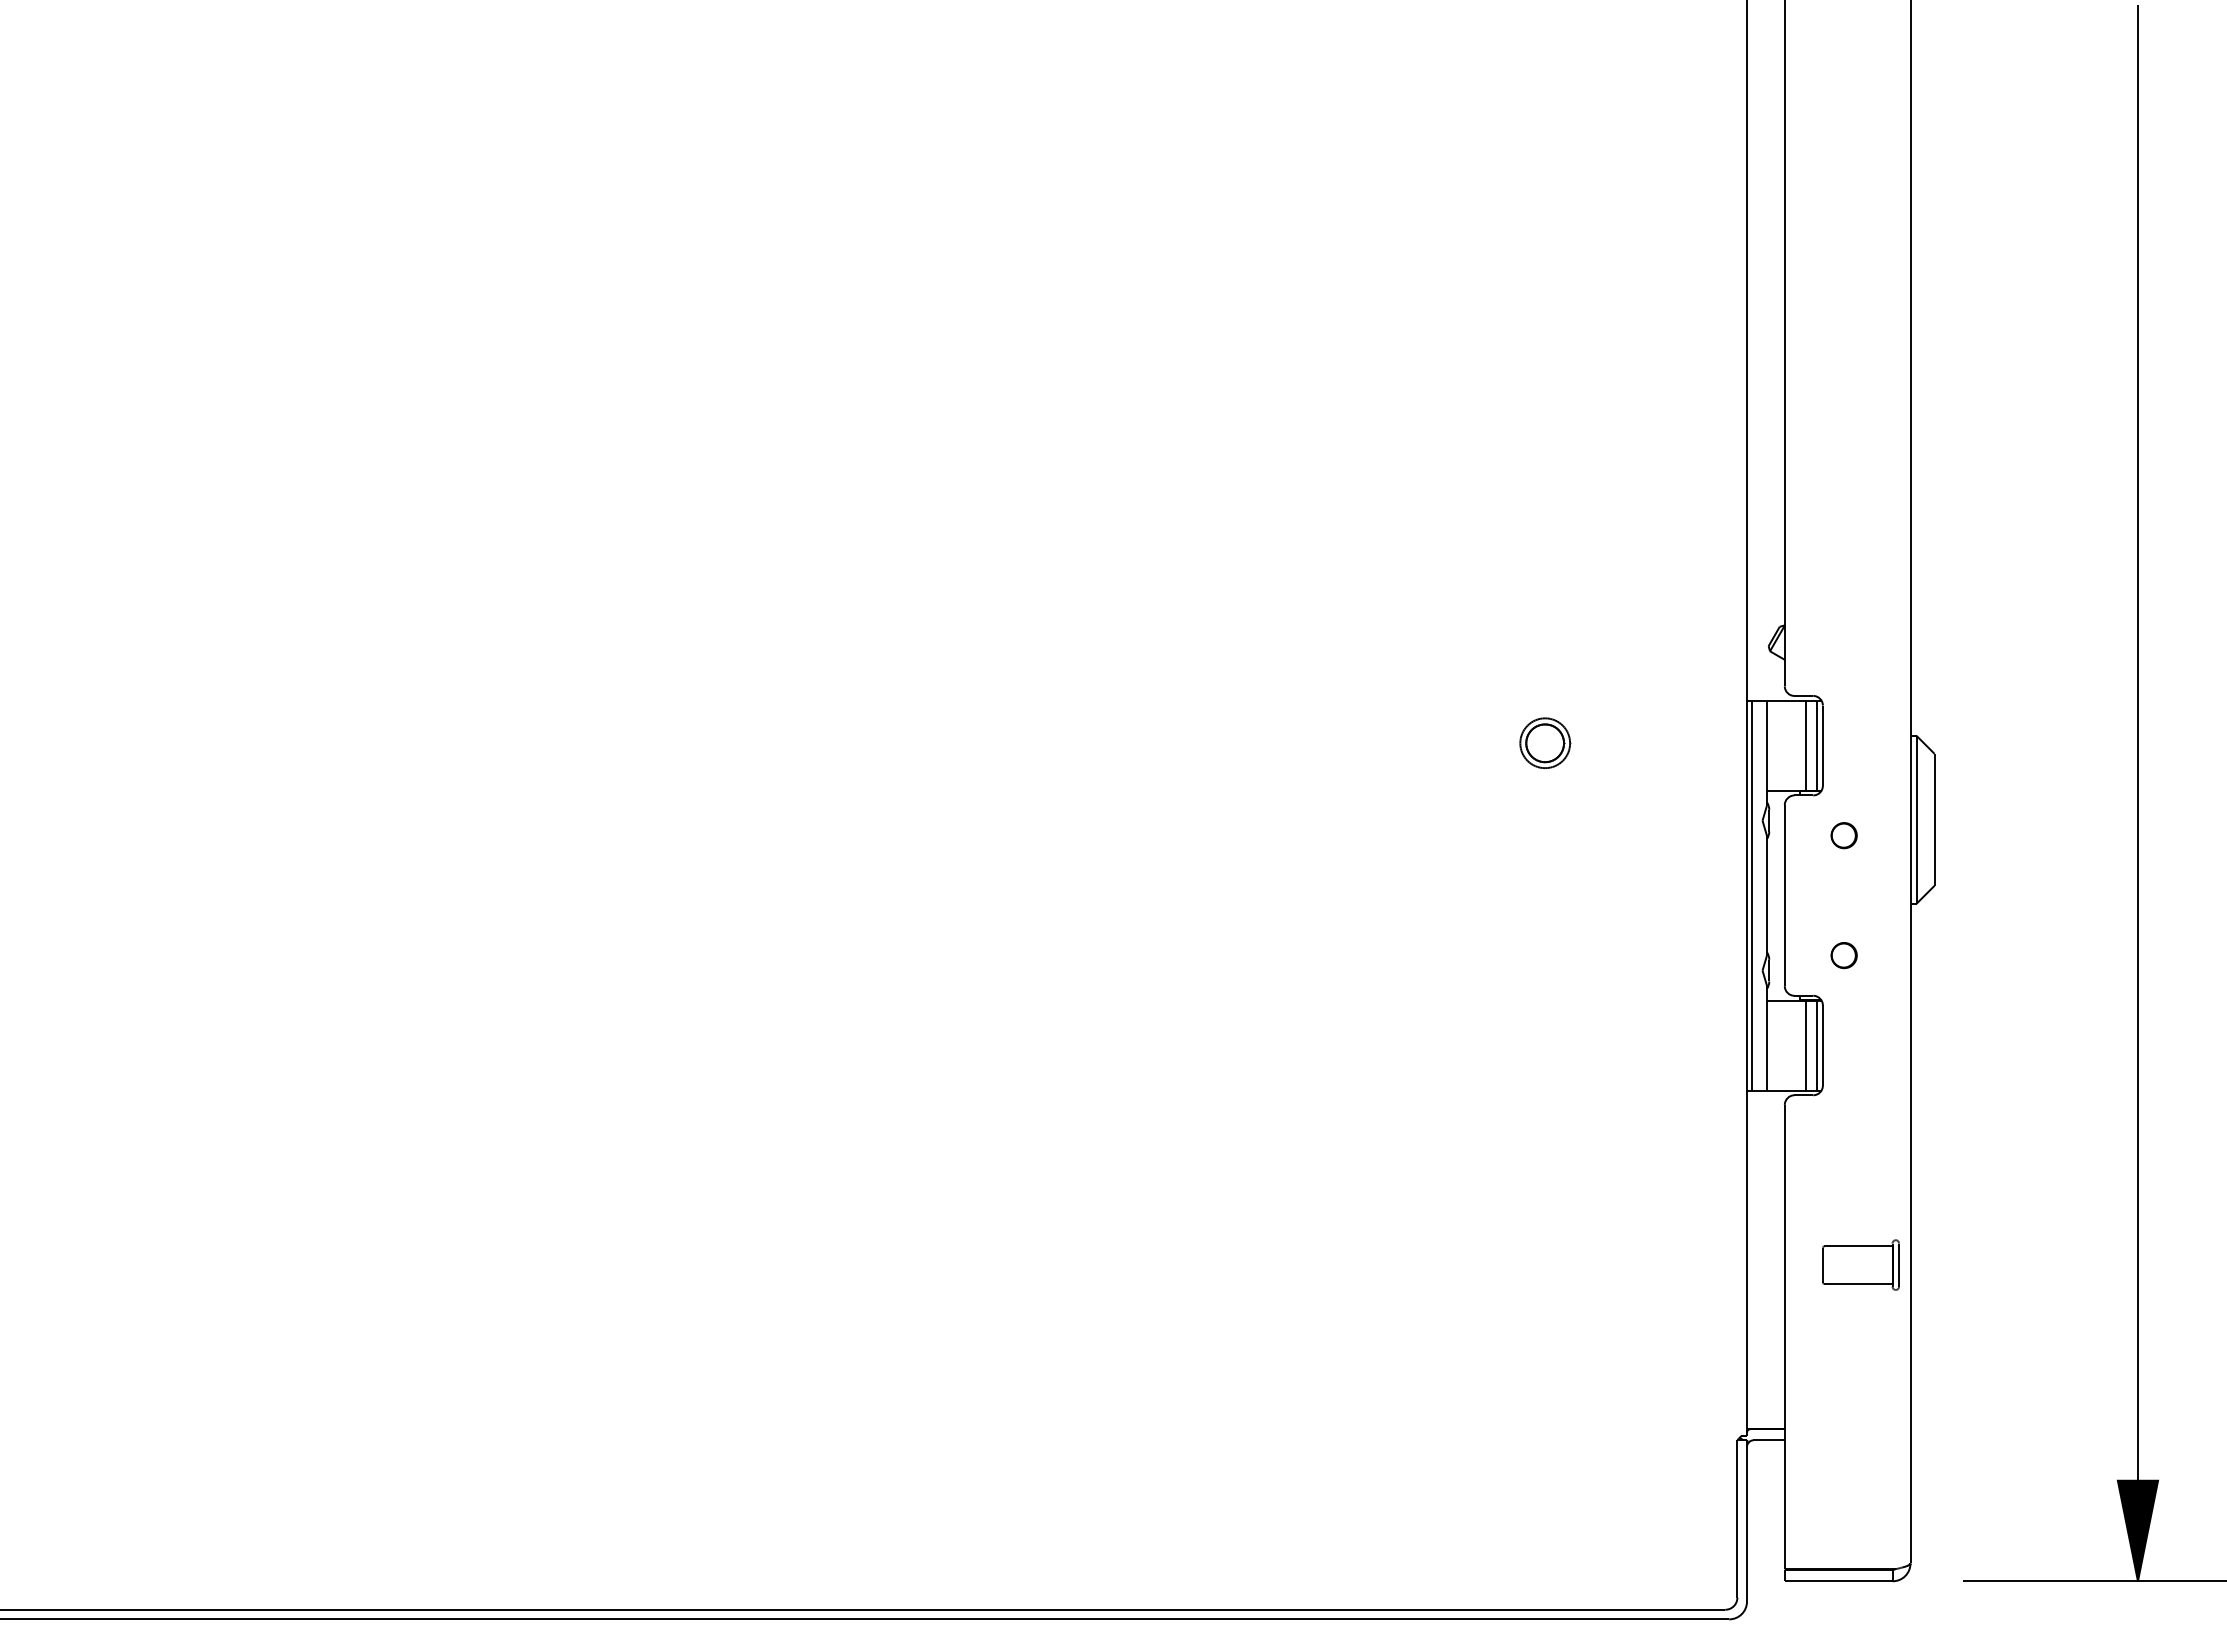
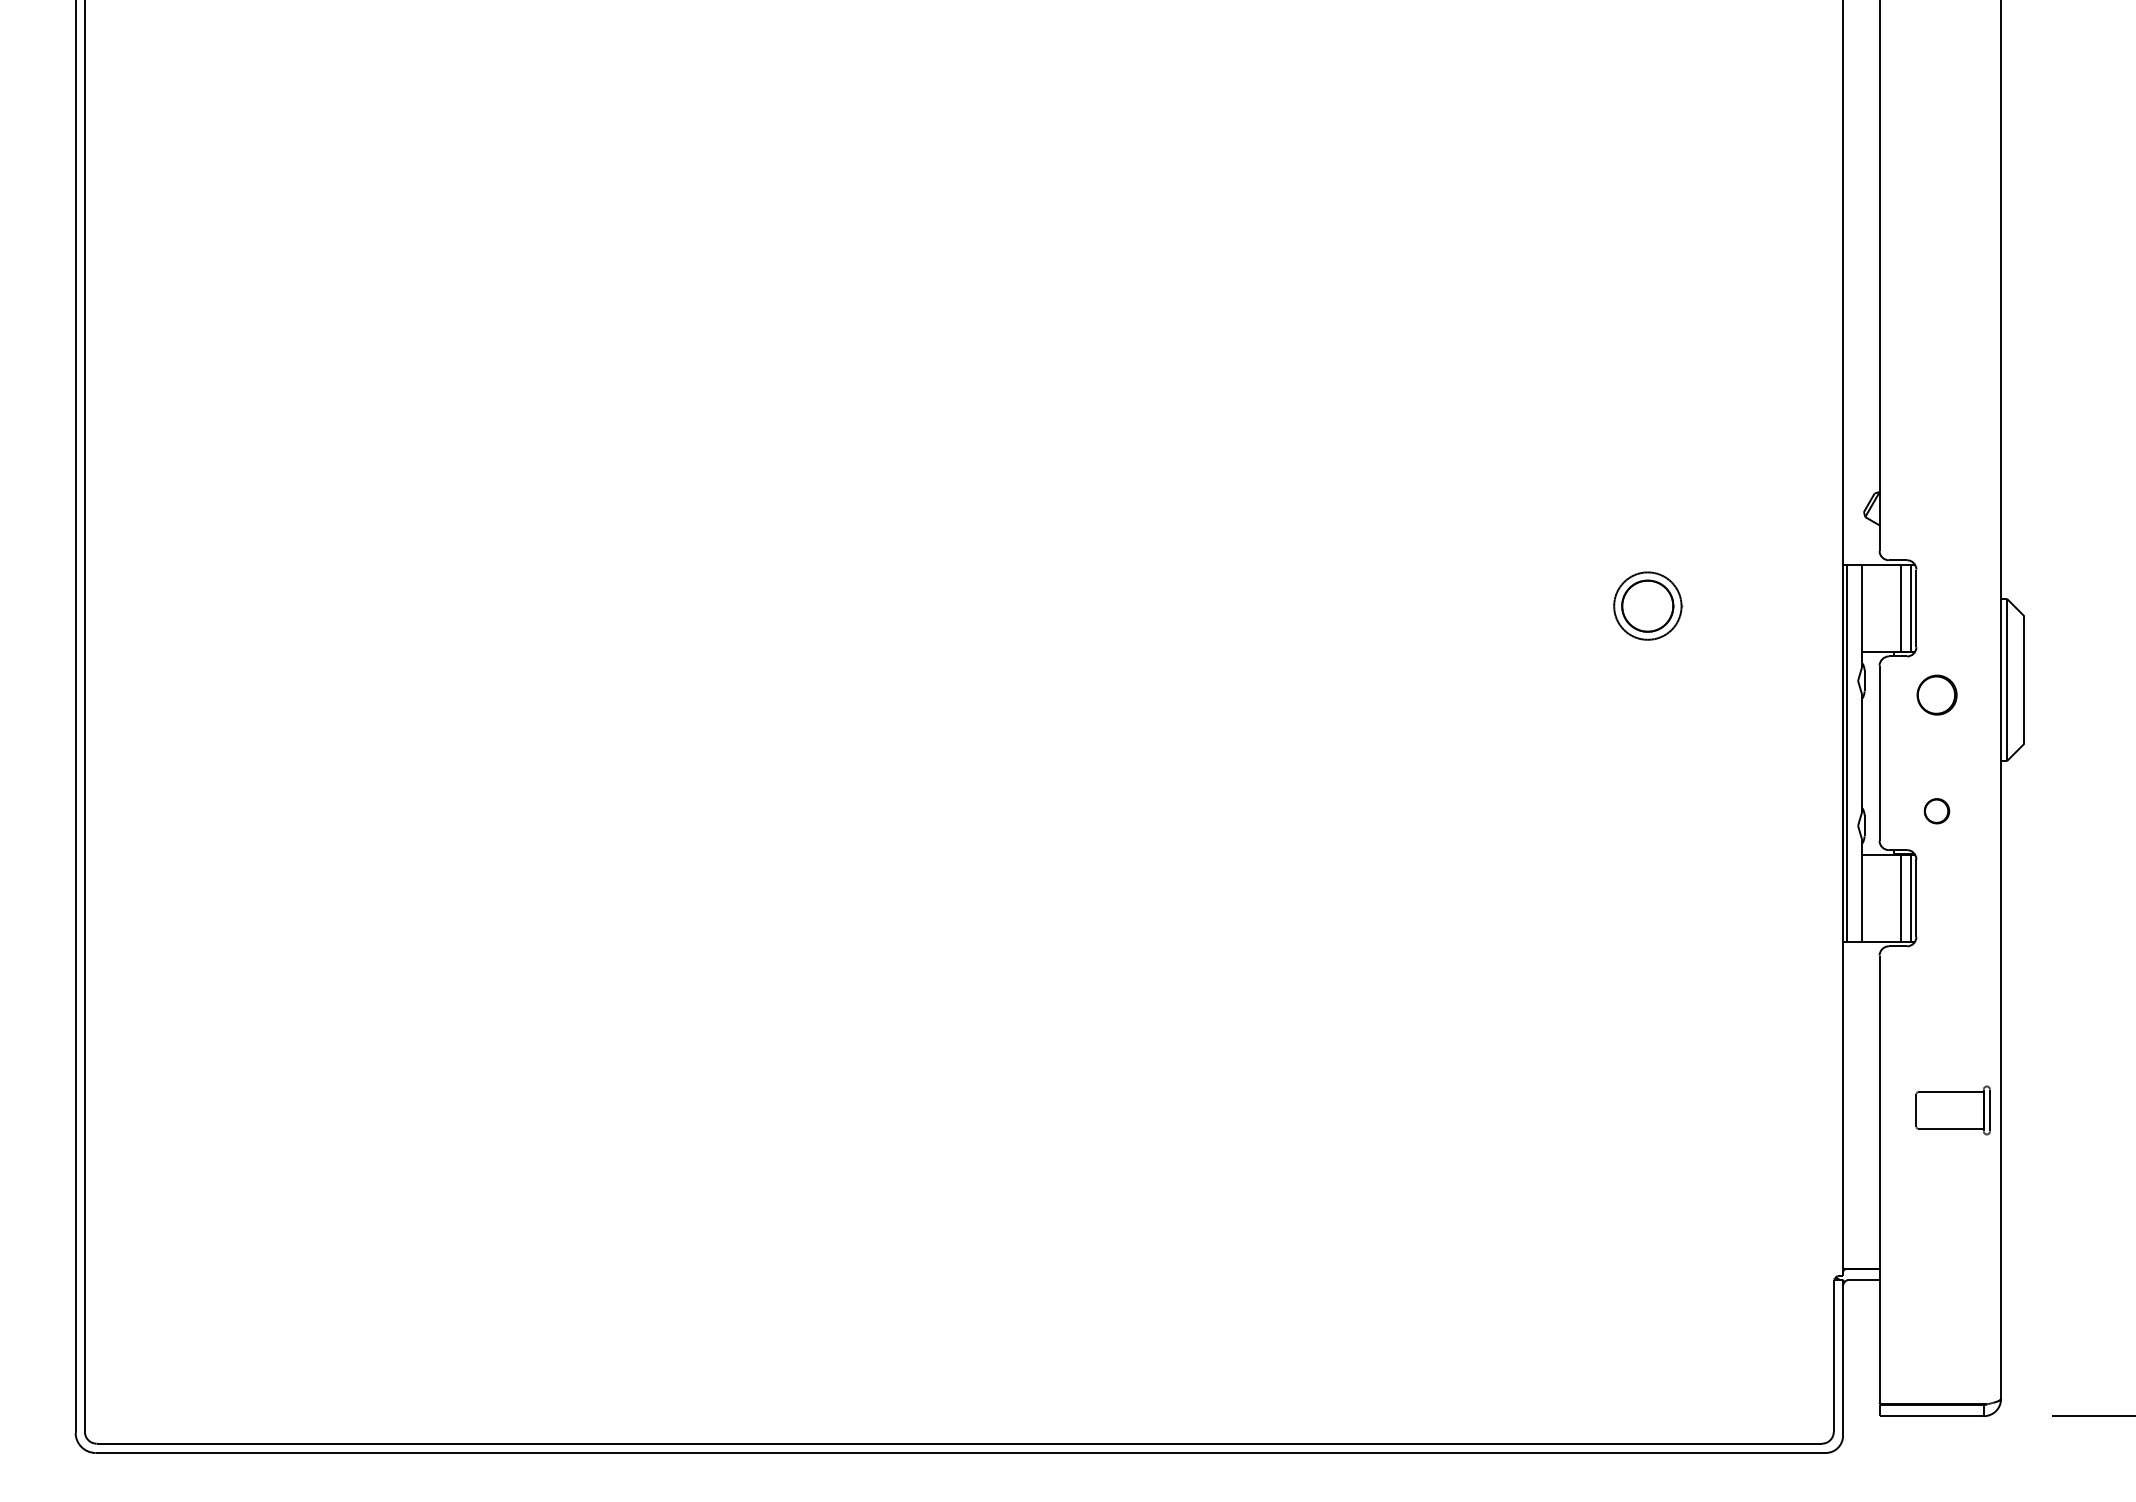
part: (1545, 742) -> (1648, 605), size x1.4
part: (1843, 835) -> (1936, 695), size x1.6

